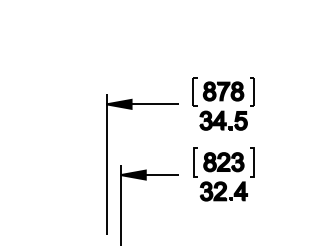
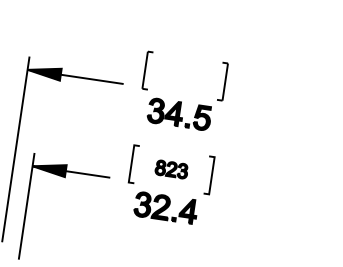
part: (223, 91) -> (185, 75), removed
part: (223, 162) -> (171, 169), size x0.6

